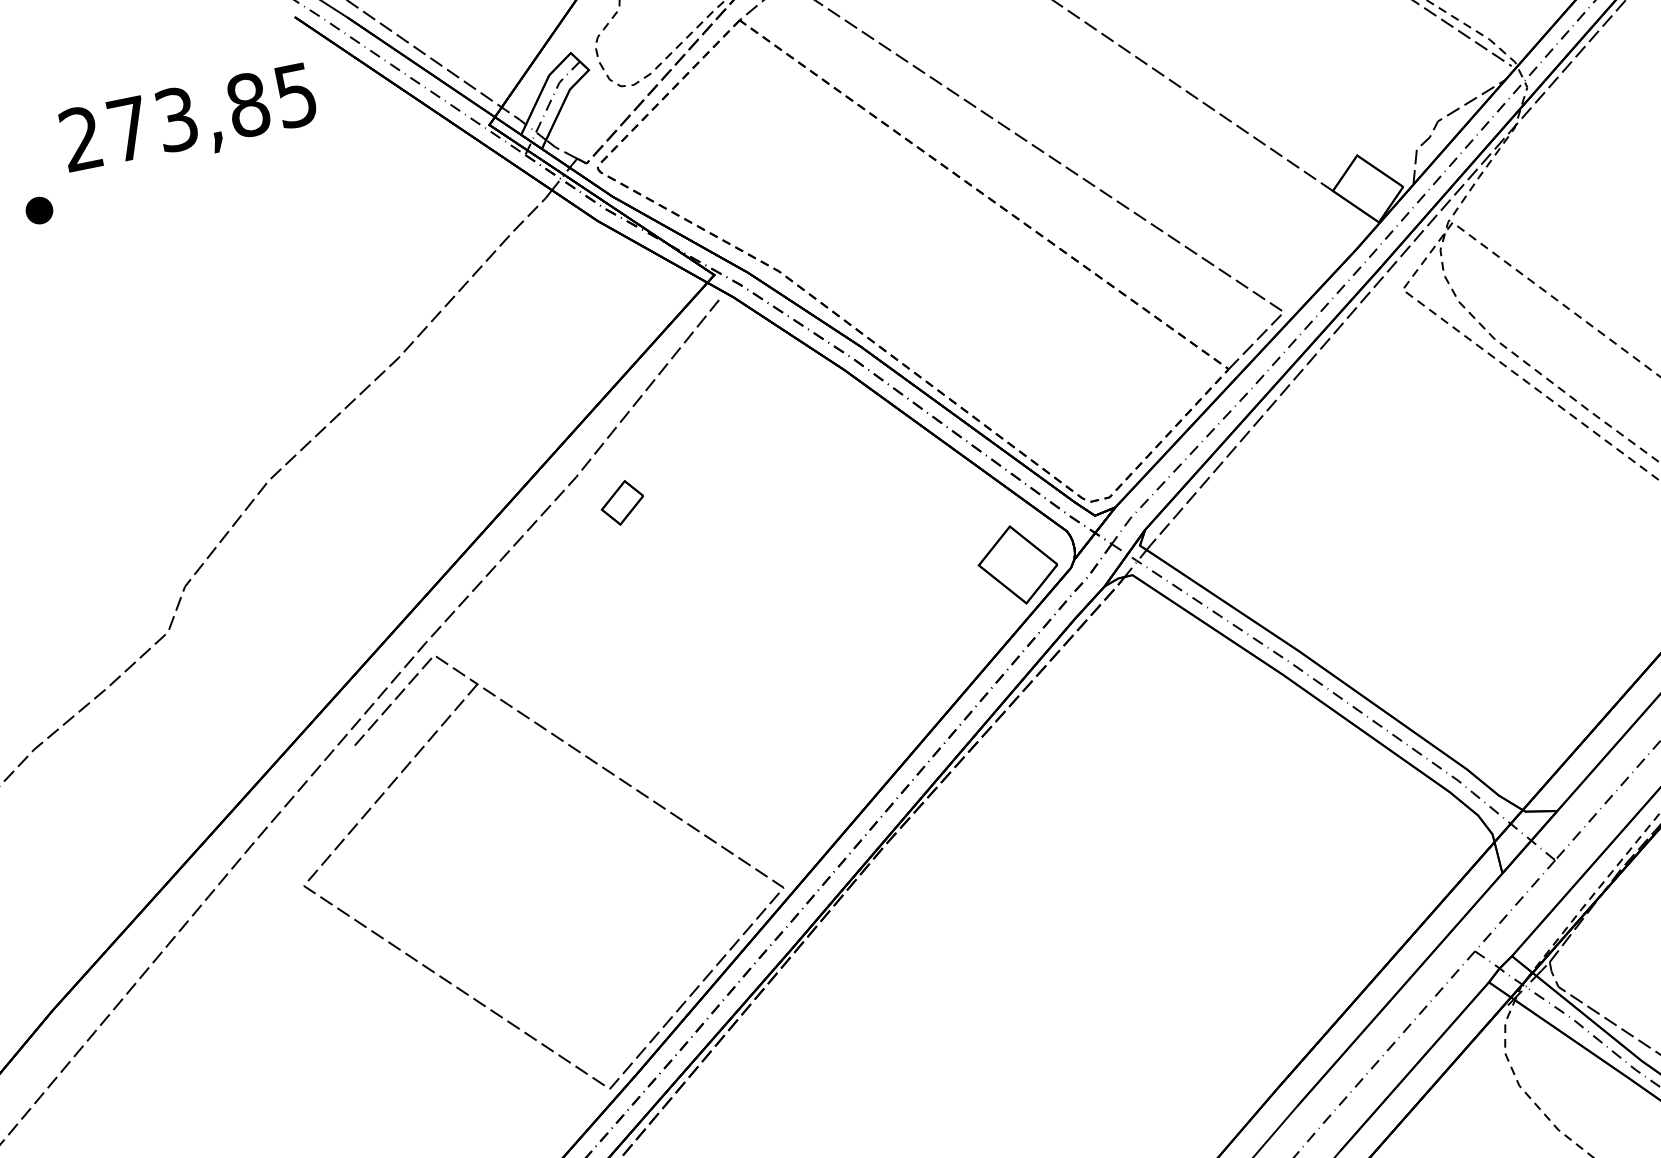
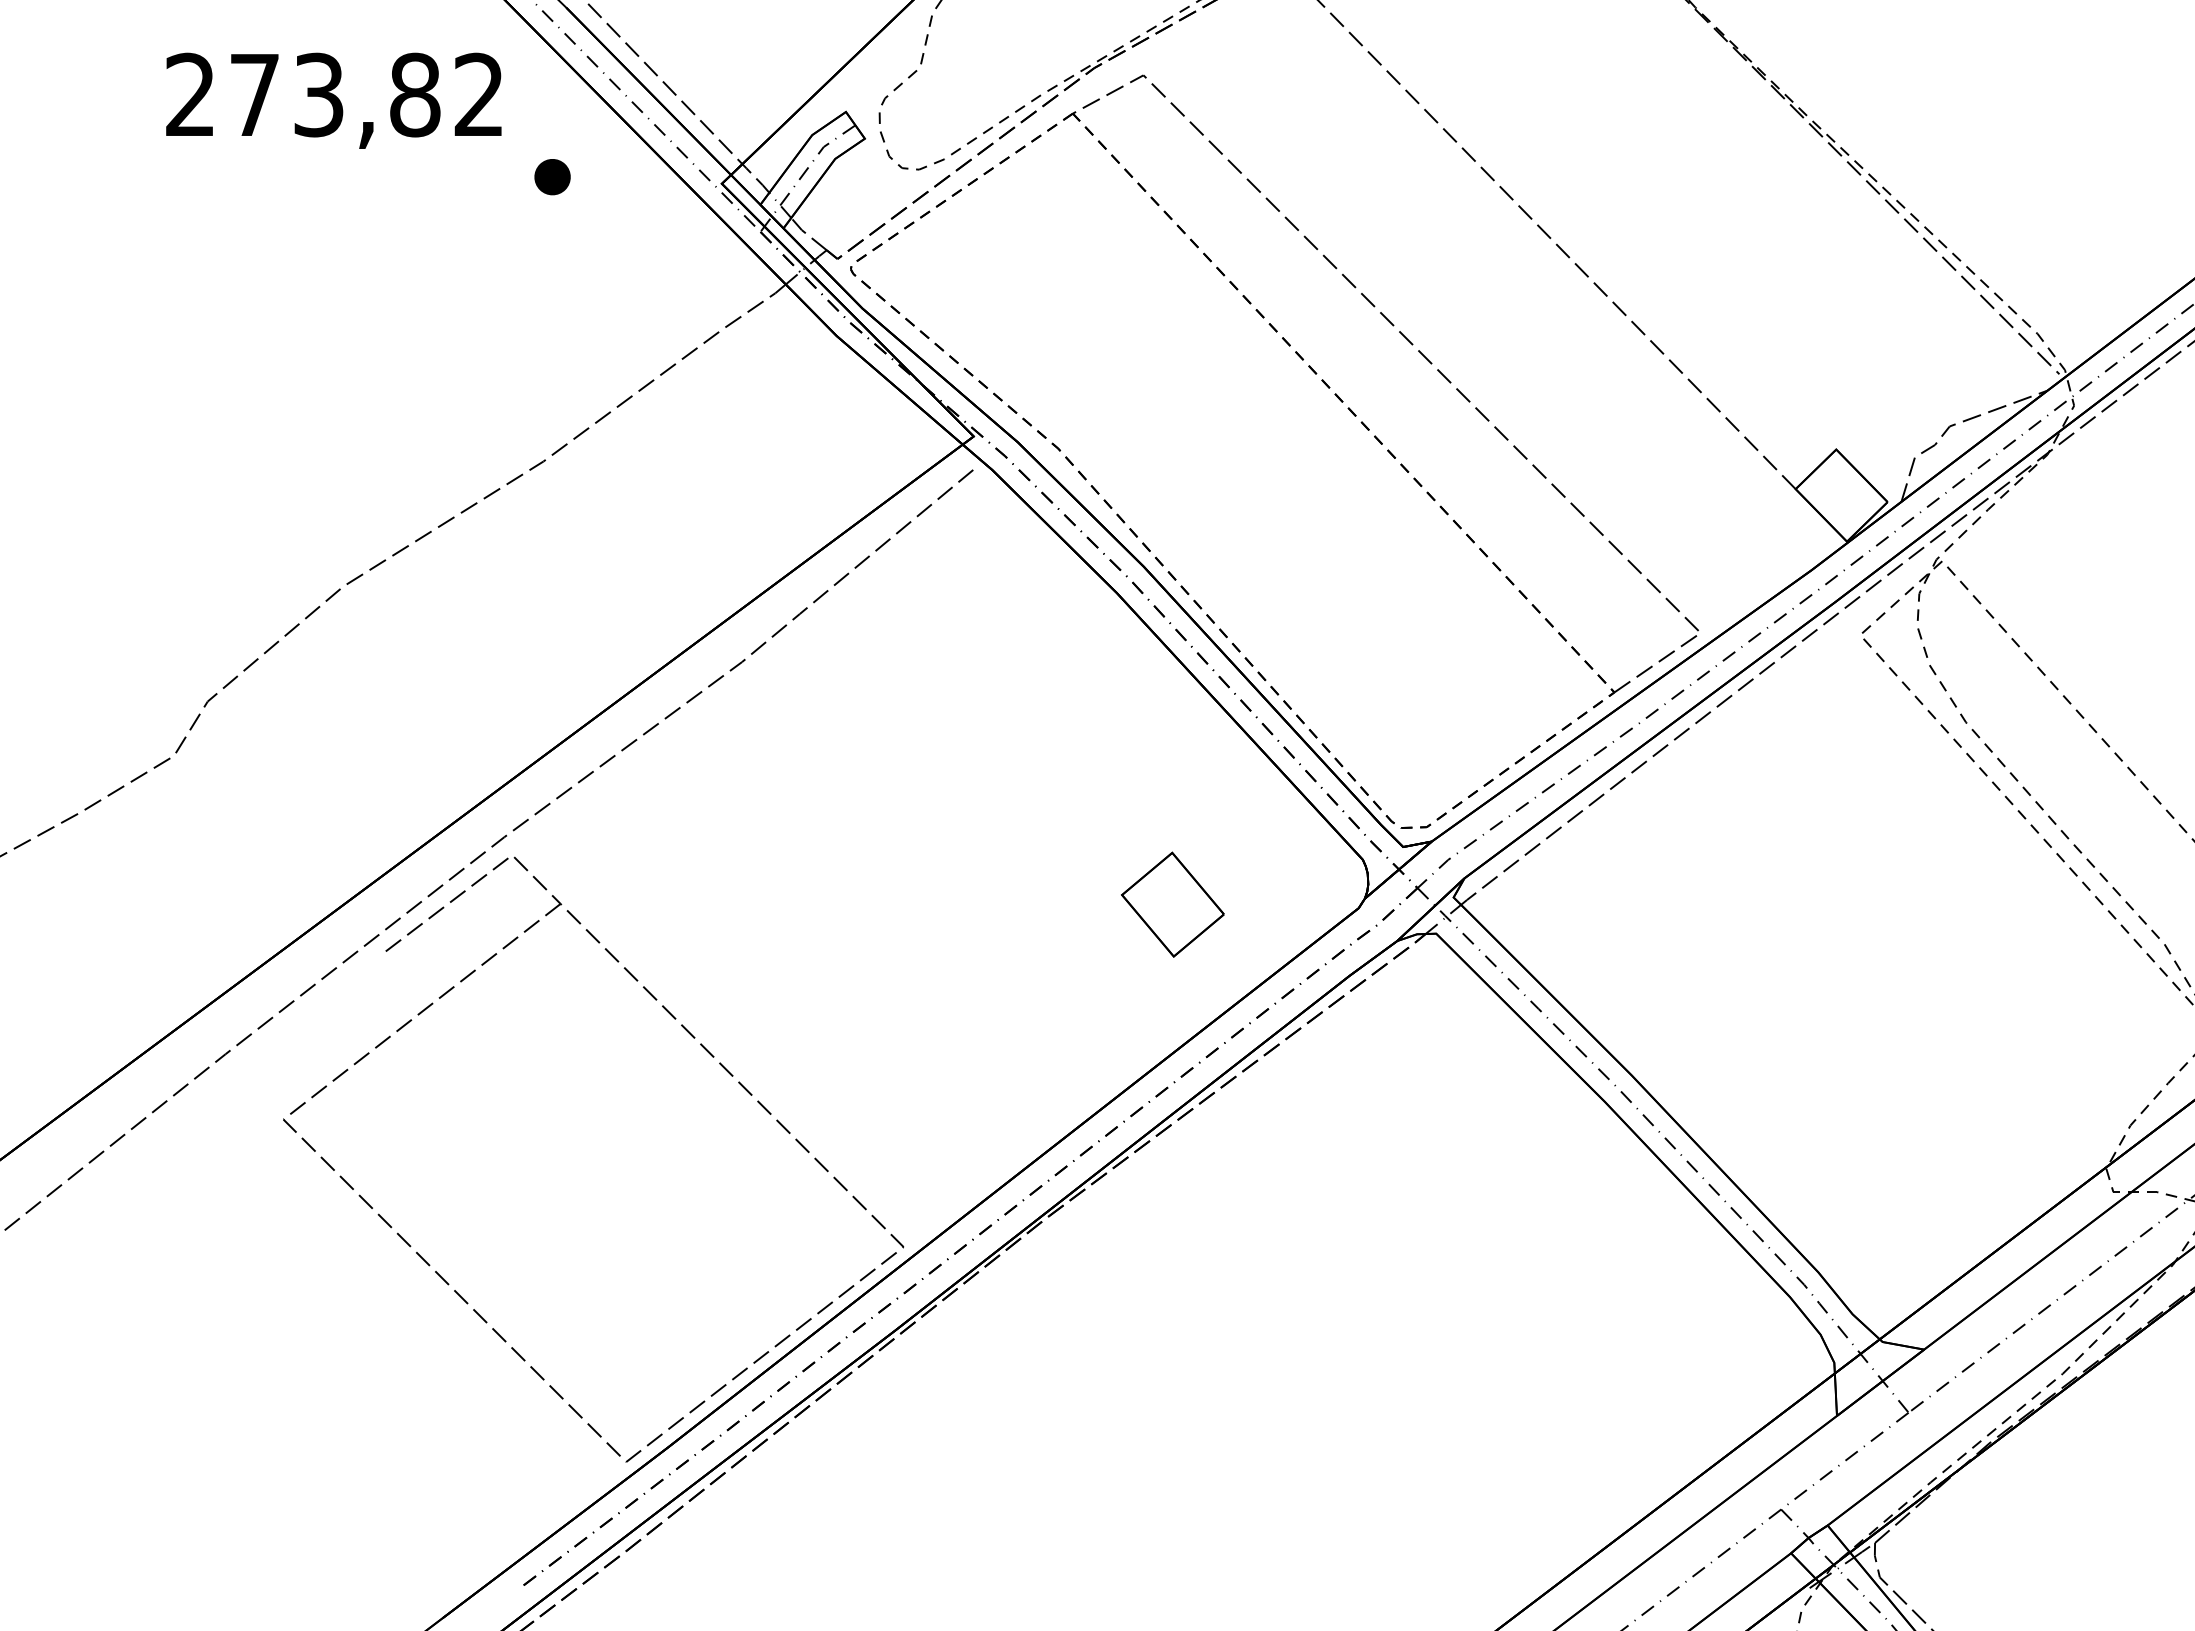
text: (295, 95) -> (478, 94), 273,85 -> 273,82
part: (39, 210) -> (552, 177), moved
part: (621, 502) -> (794, 706), removed
part: (1017, 564) -> (1172, 904), moved

